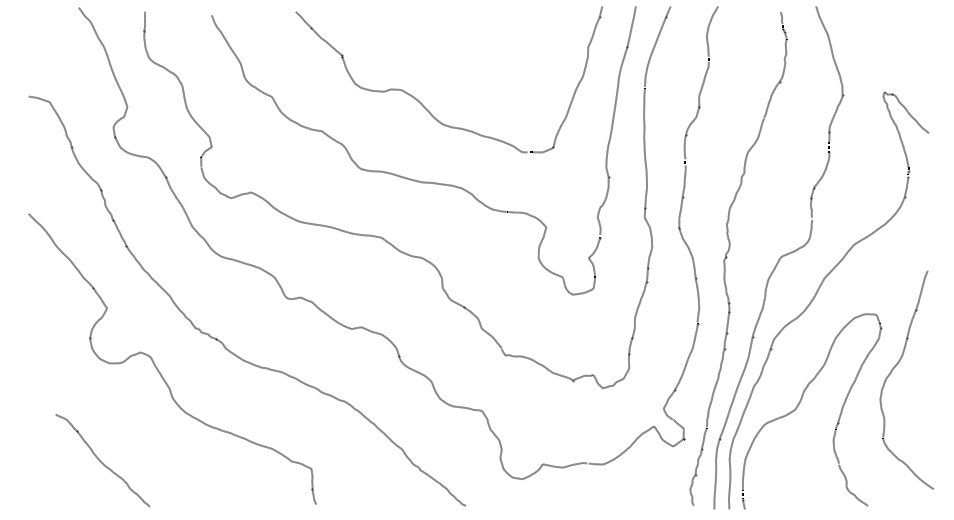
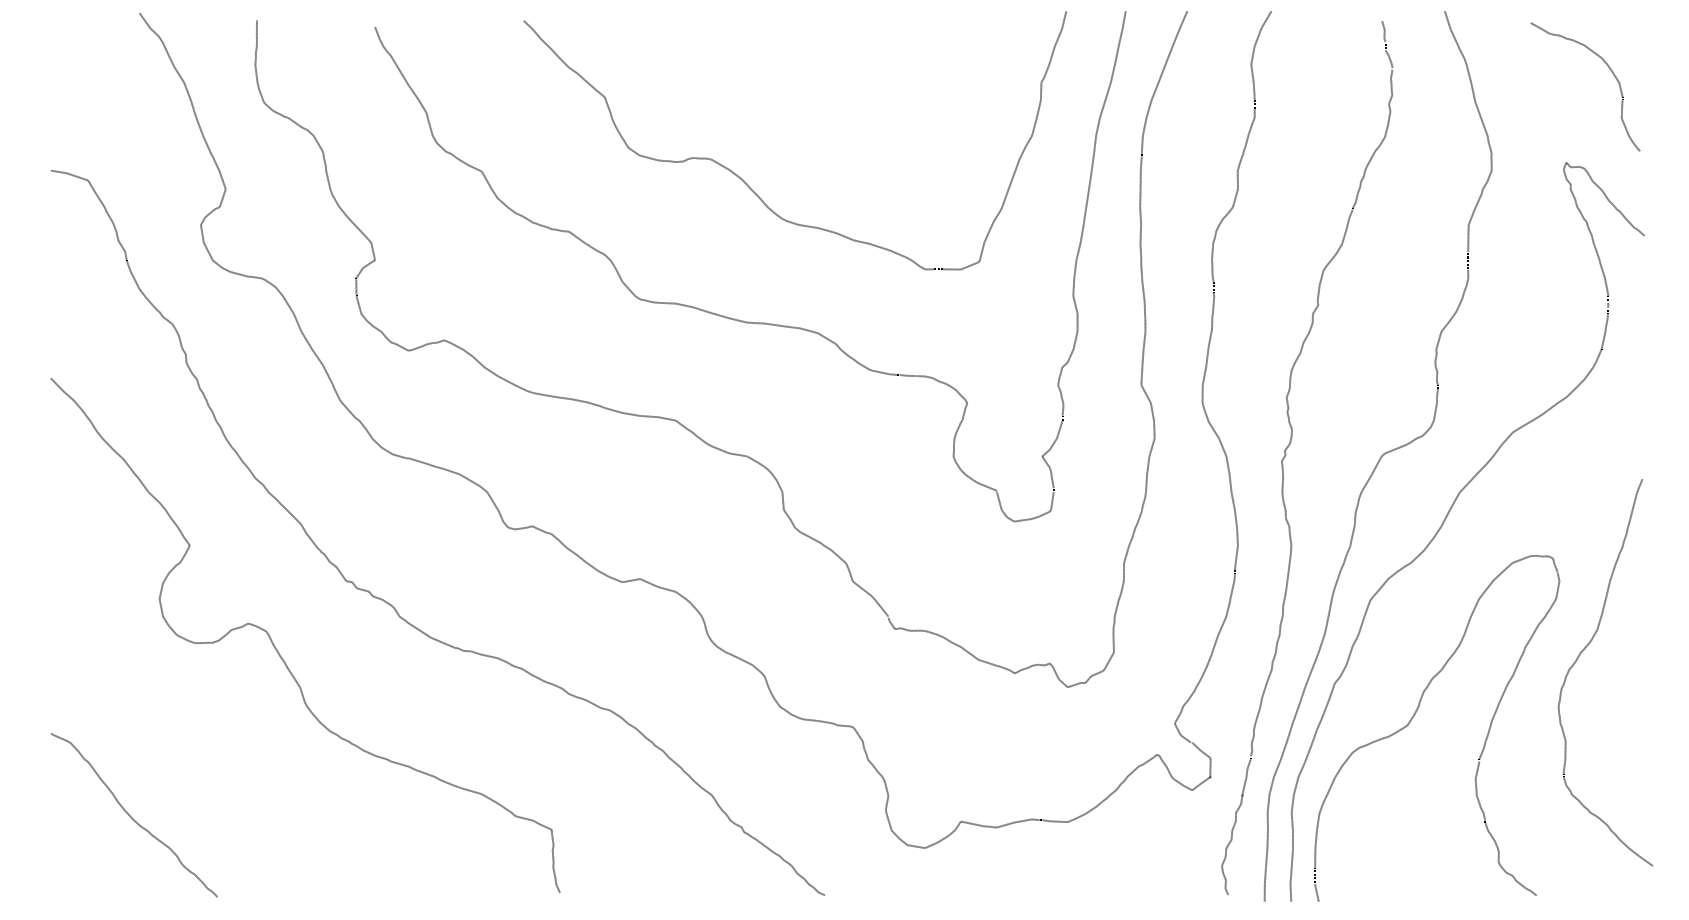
curve: (908, 39) -> (1608, 69), added
curve: (101, 461) -> (131, 816), moved

